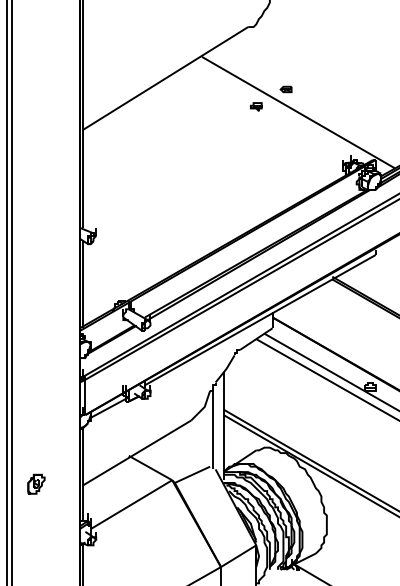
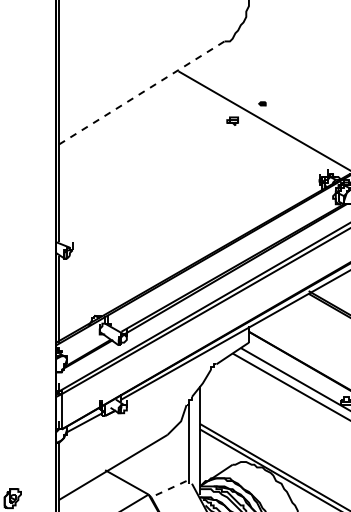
line: (165, 78) -> (141, 92), solid -> dashed
part: (285, 89) -> (261, 103), size x0.6
line: (192, 475) -> (168, 489), solid -> dashed

